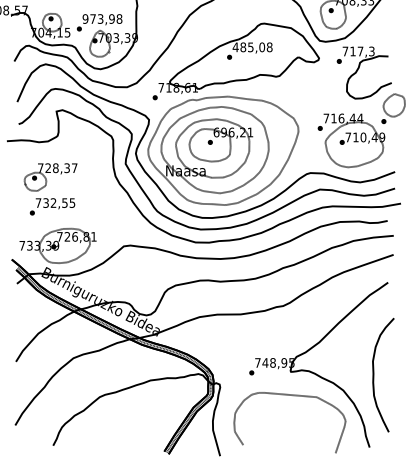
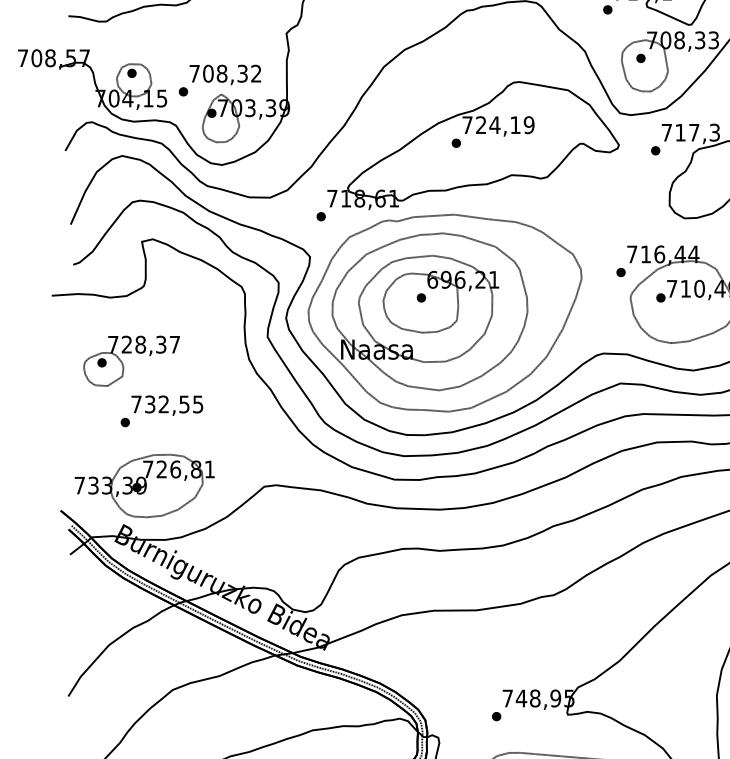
text: (102, 18) -> (225, 72), 973,98 -> 708,32
text: (252, 47) -> (497, 125), 485,08 -> 724,19
text: (52, 206) -> (161, 410), moved

